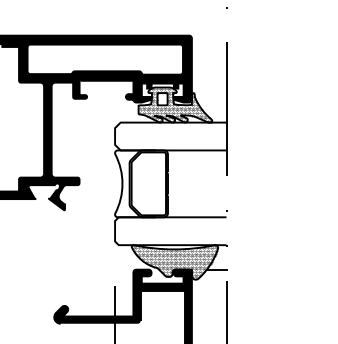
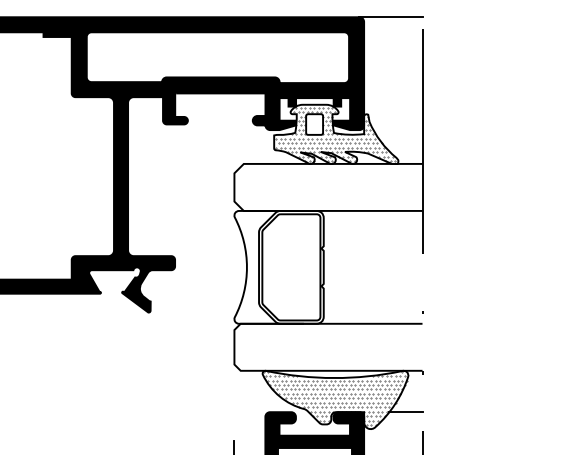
line: (207, 35) -> (390, 16), added

